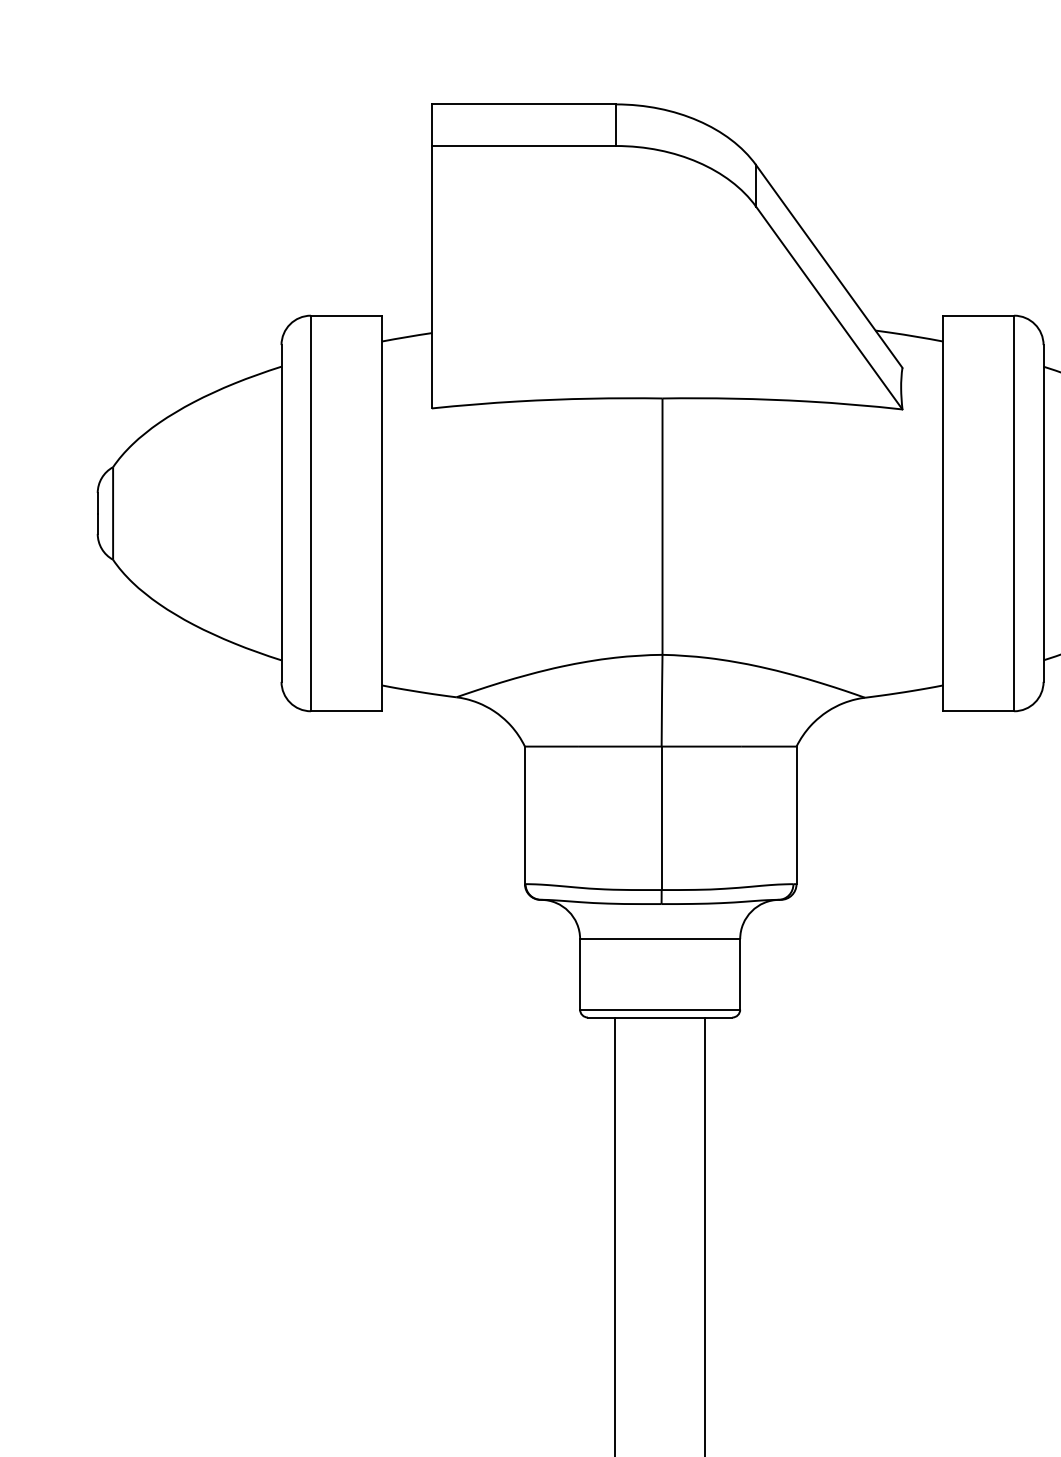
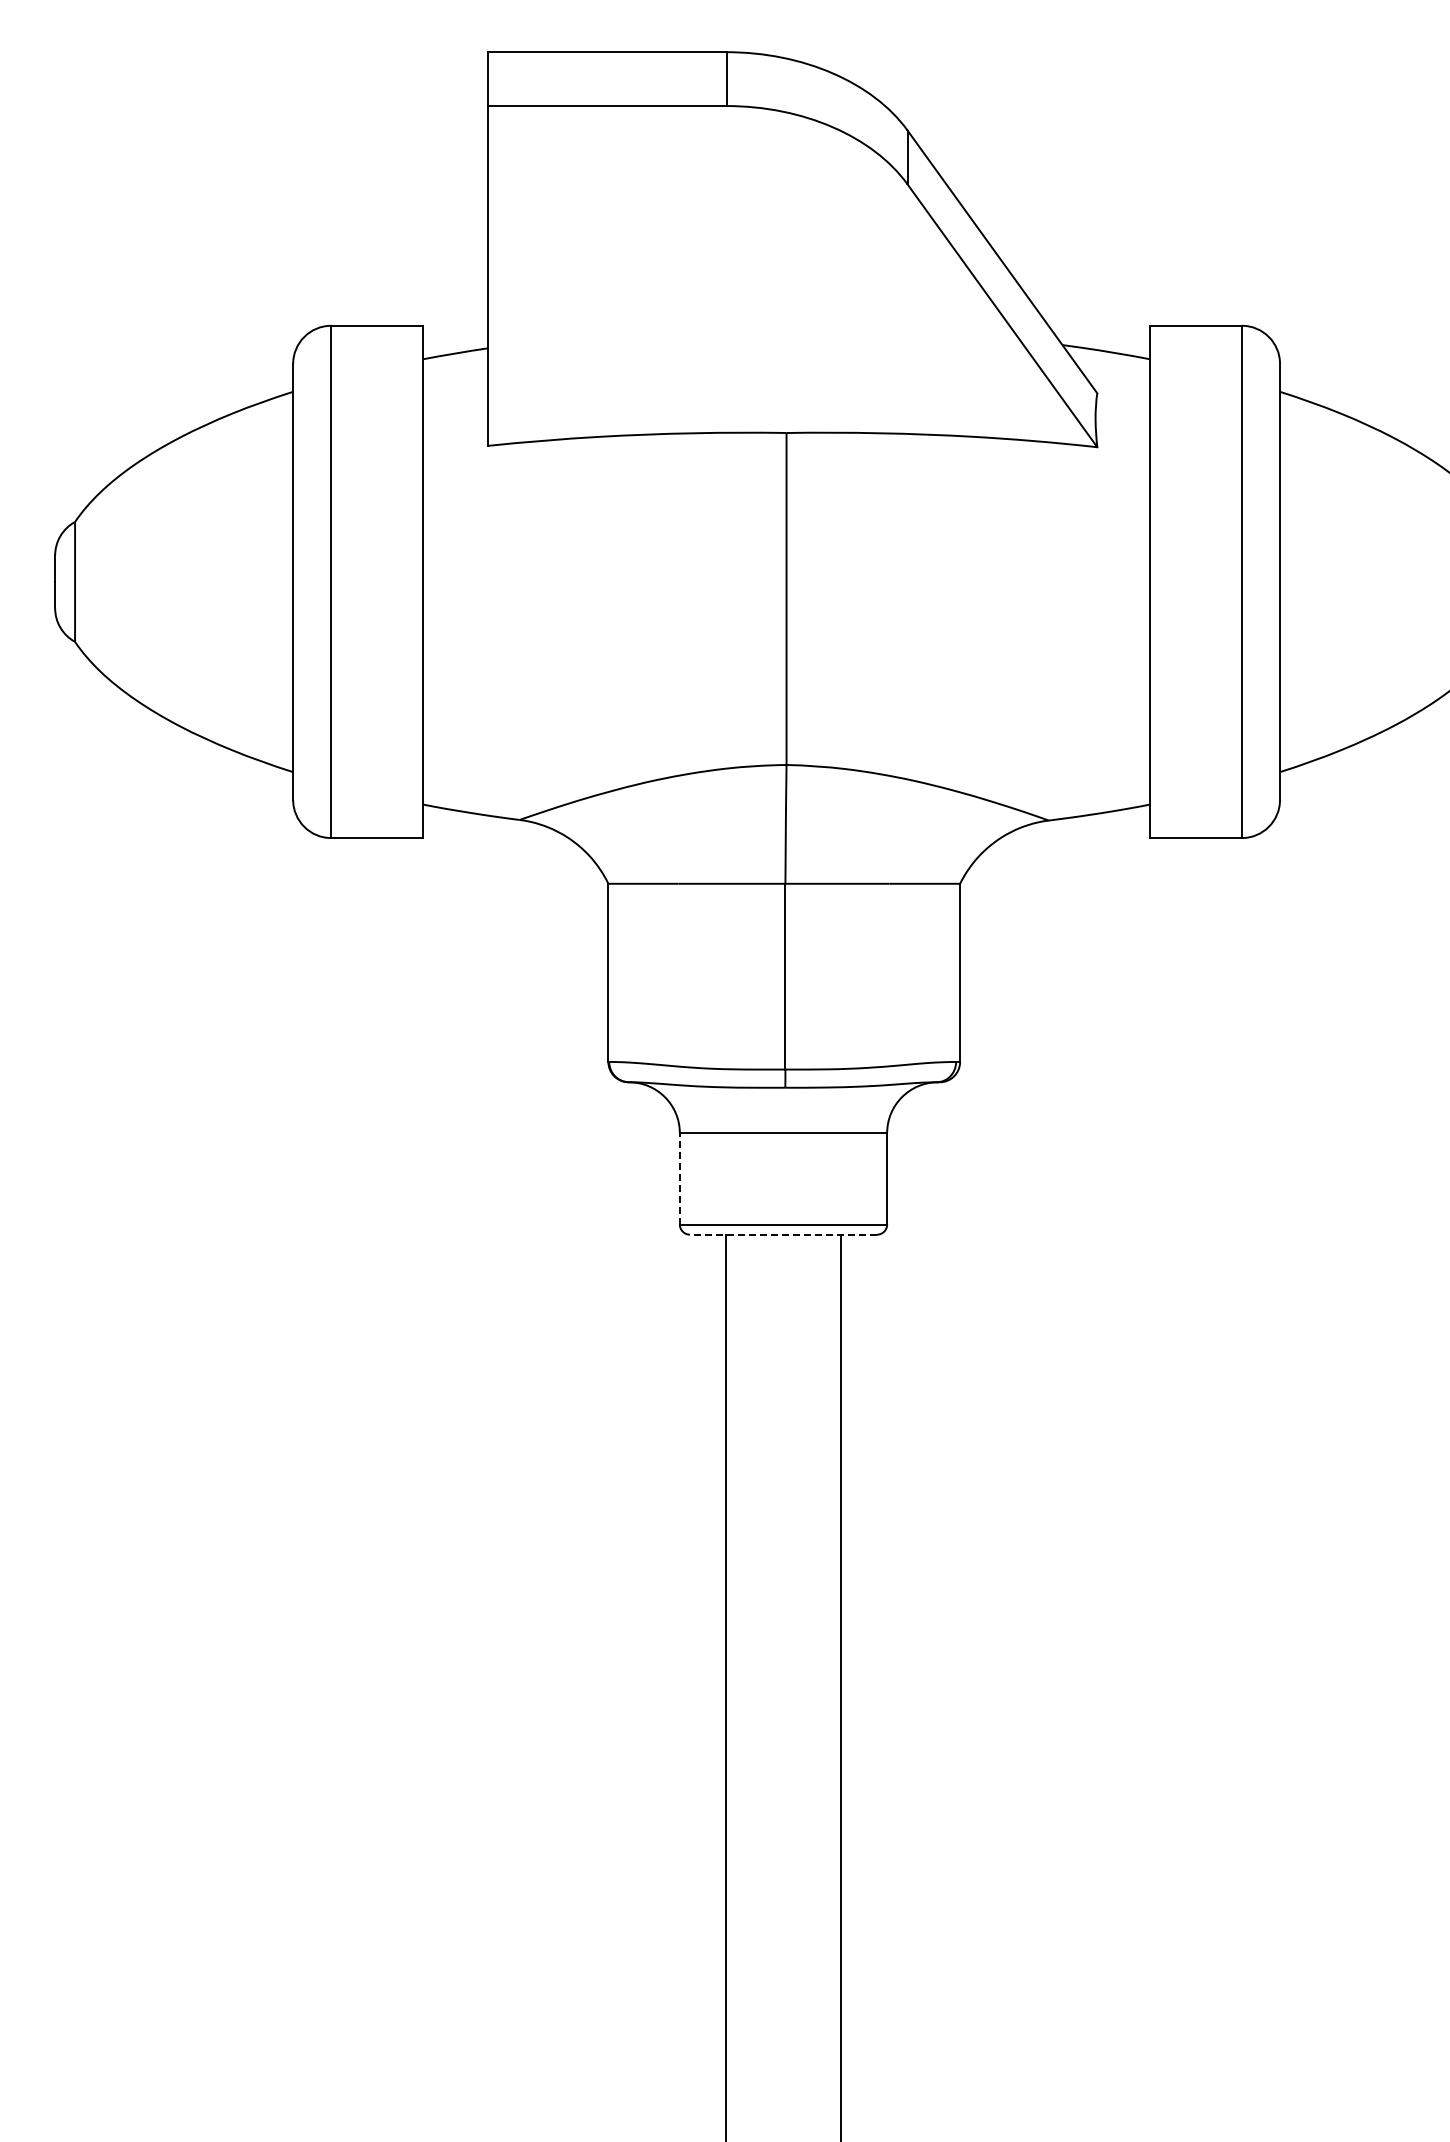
line: (579, 974) -> (679, 1178), solid -> dashed
line: (660, 1017) -> (783, 1234), solid -> dashed

